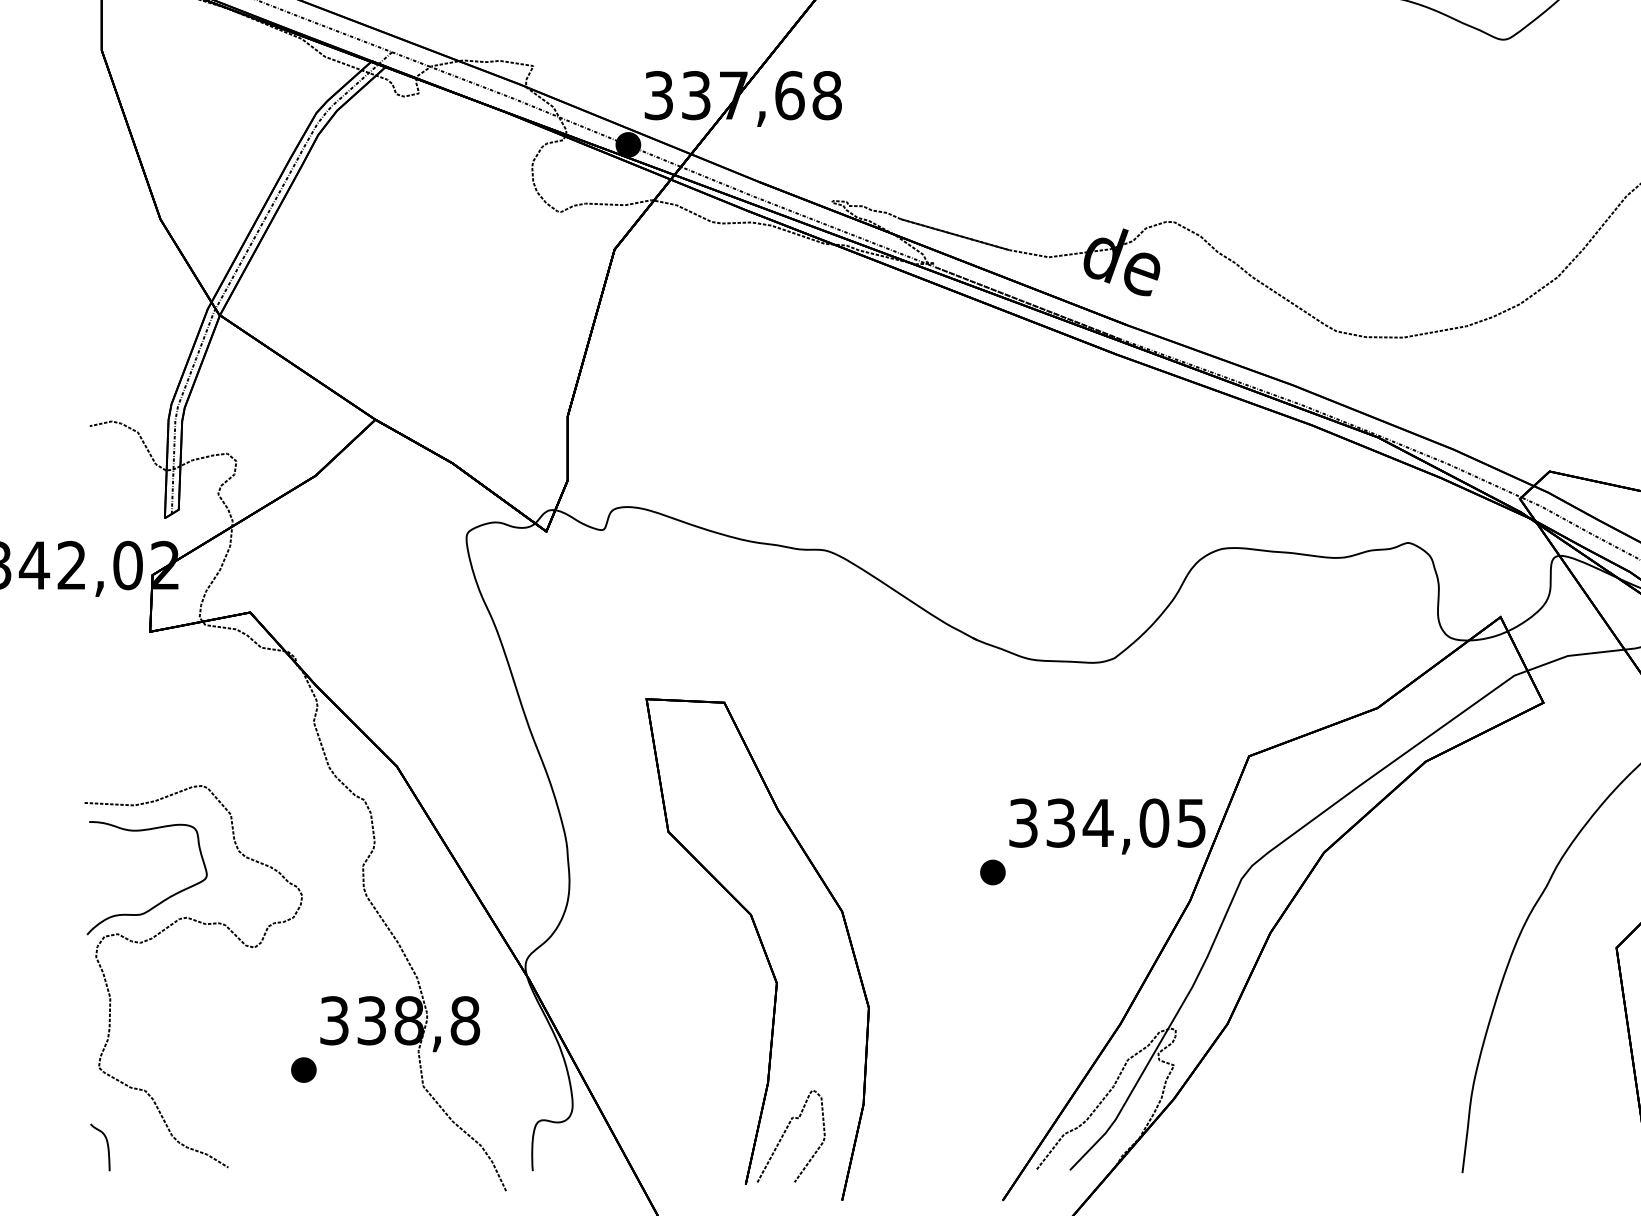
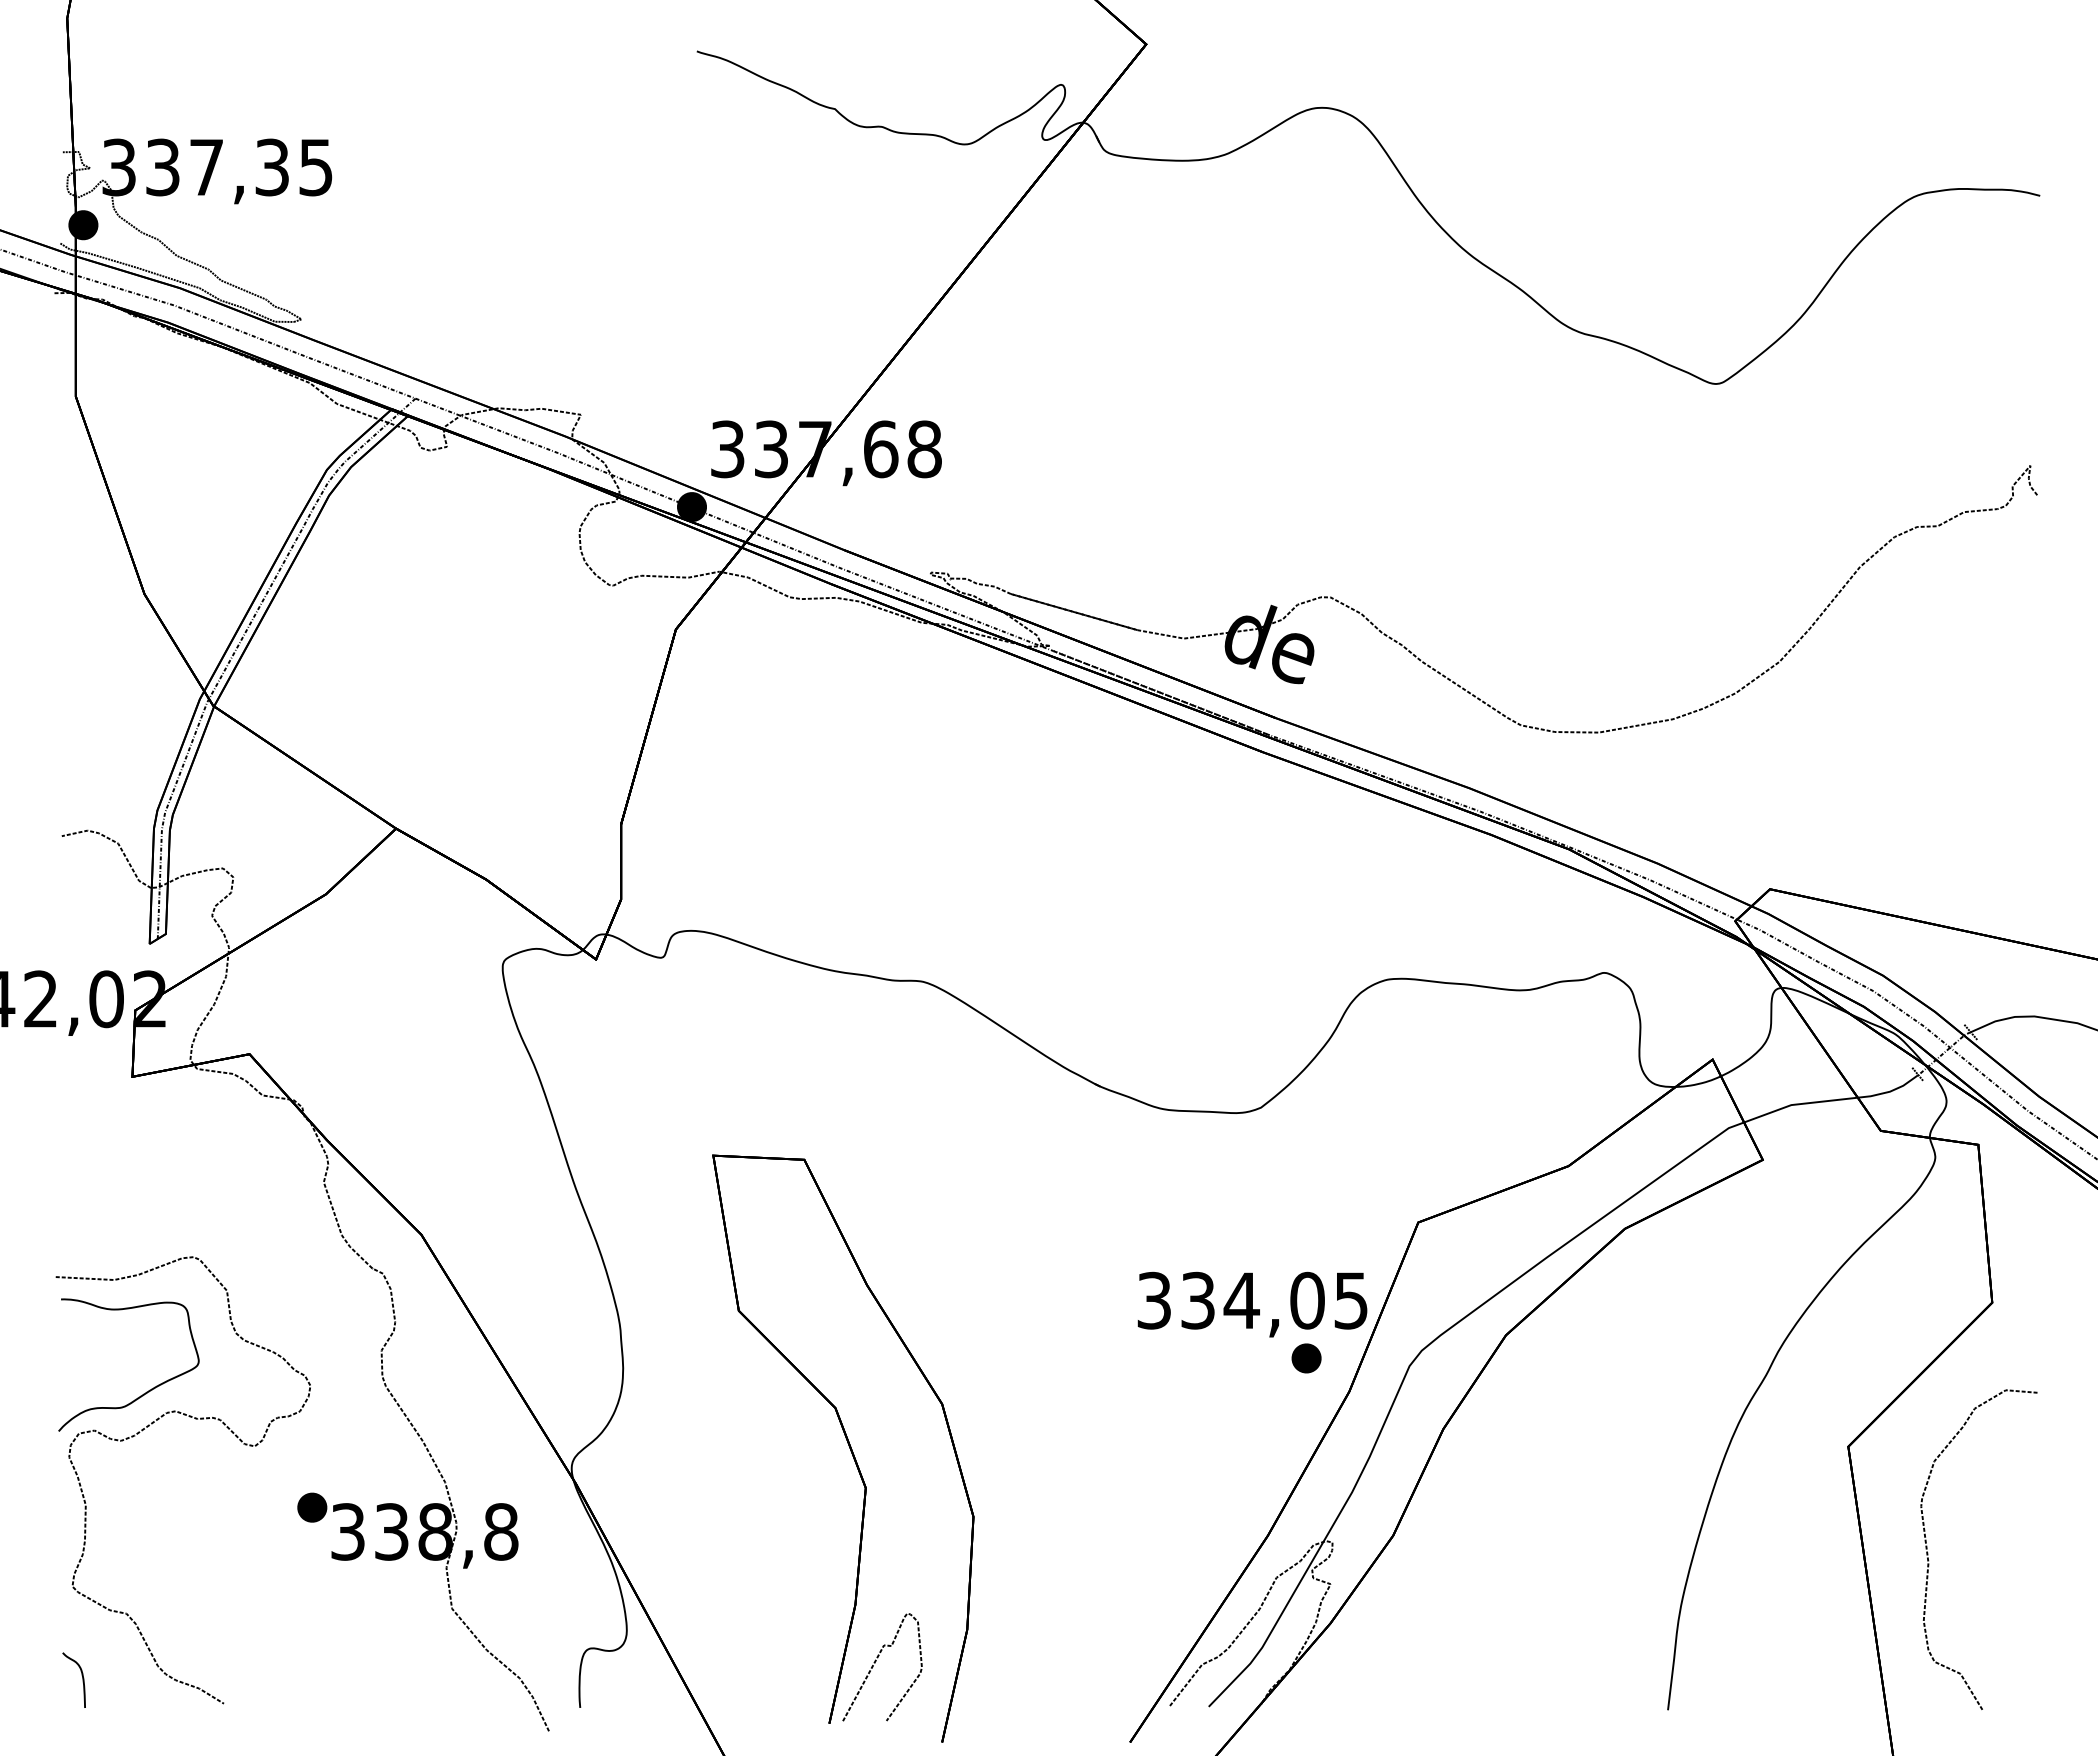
part: (992, 872) -> (1306, 1358), moved
part: (304, 1069) -> (312, 1507), moved

